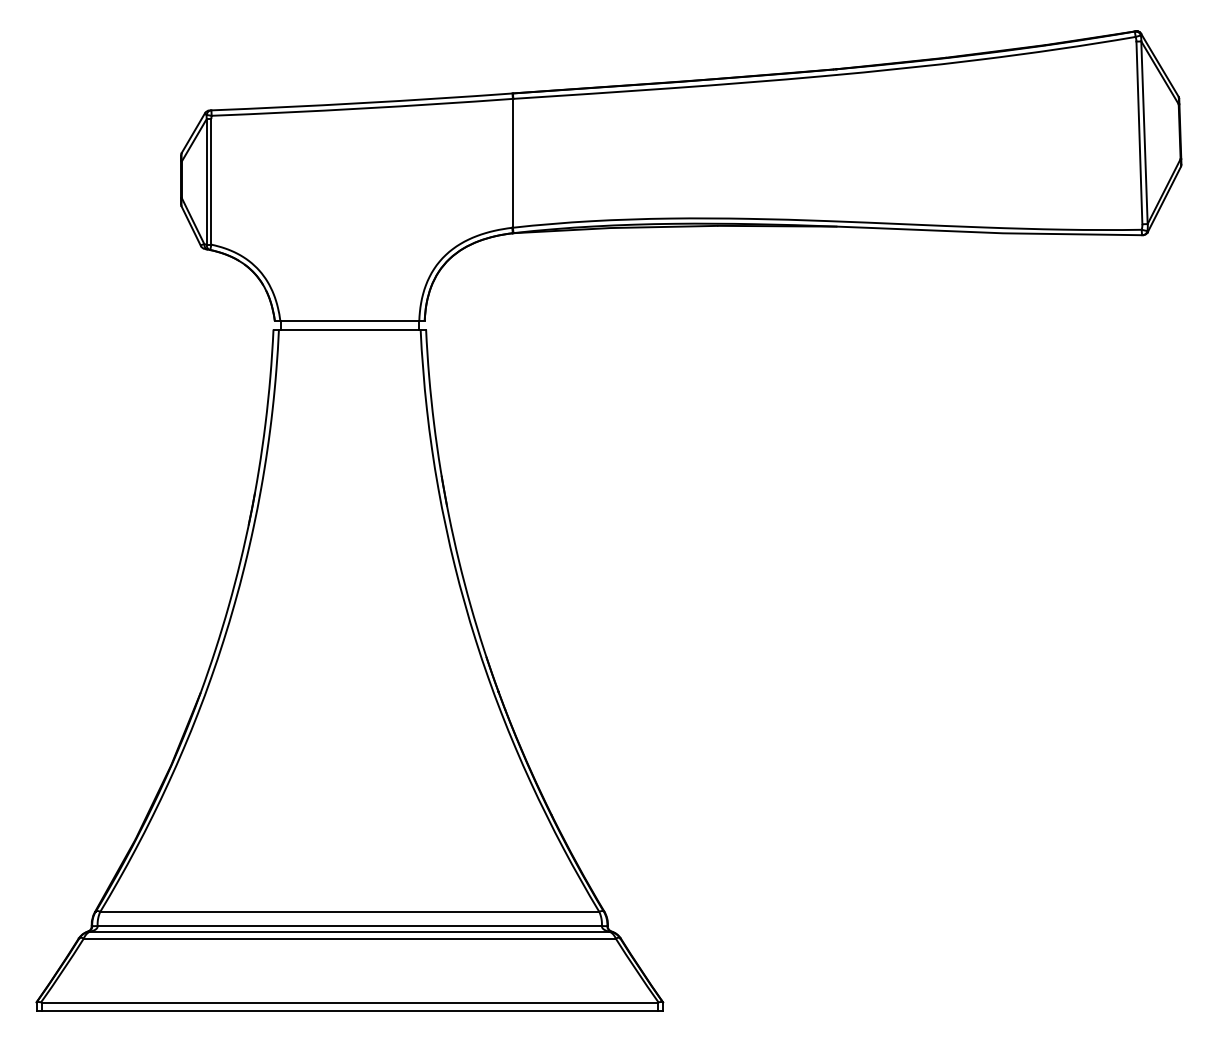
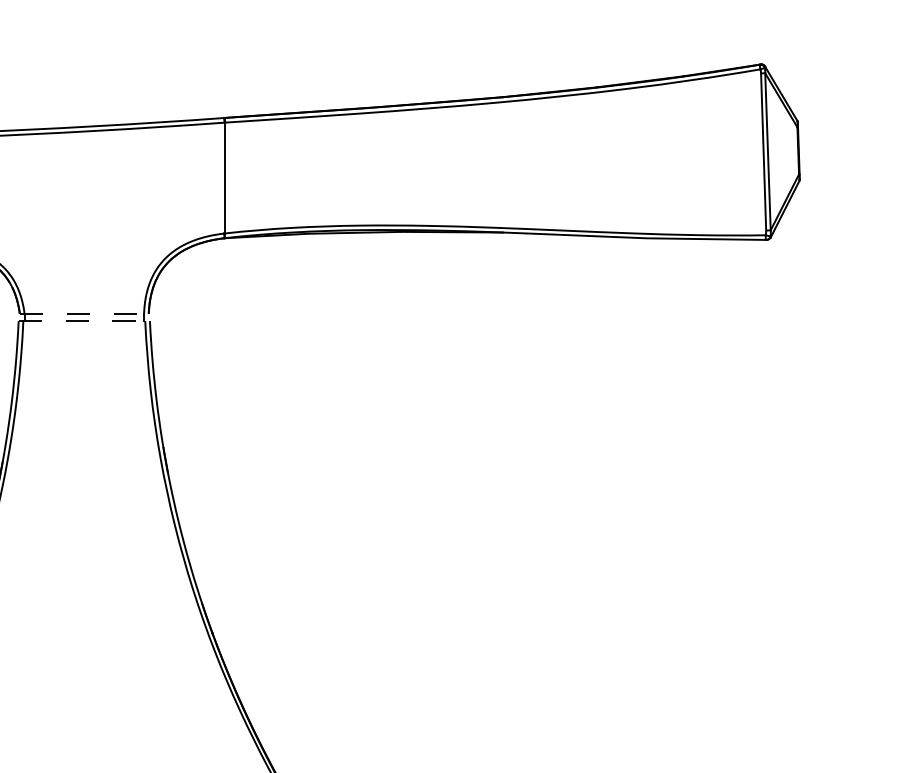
line: (349, 321) -> (84, 314), solid -> dashed
line: (350, 329) -> (84, 321), solid -> dashed

